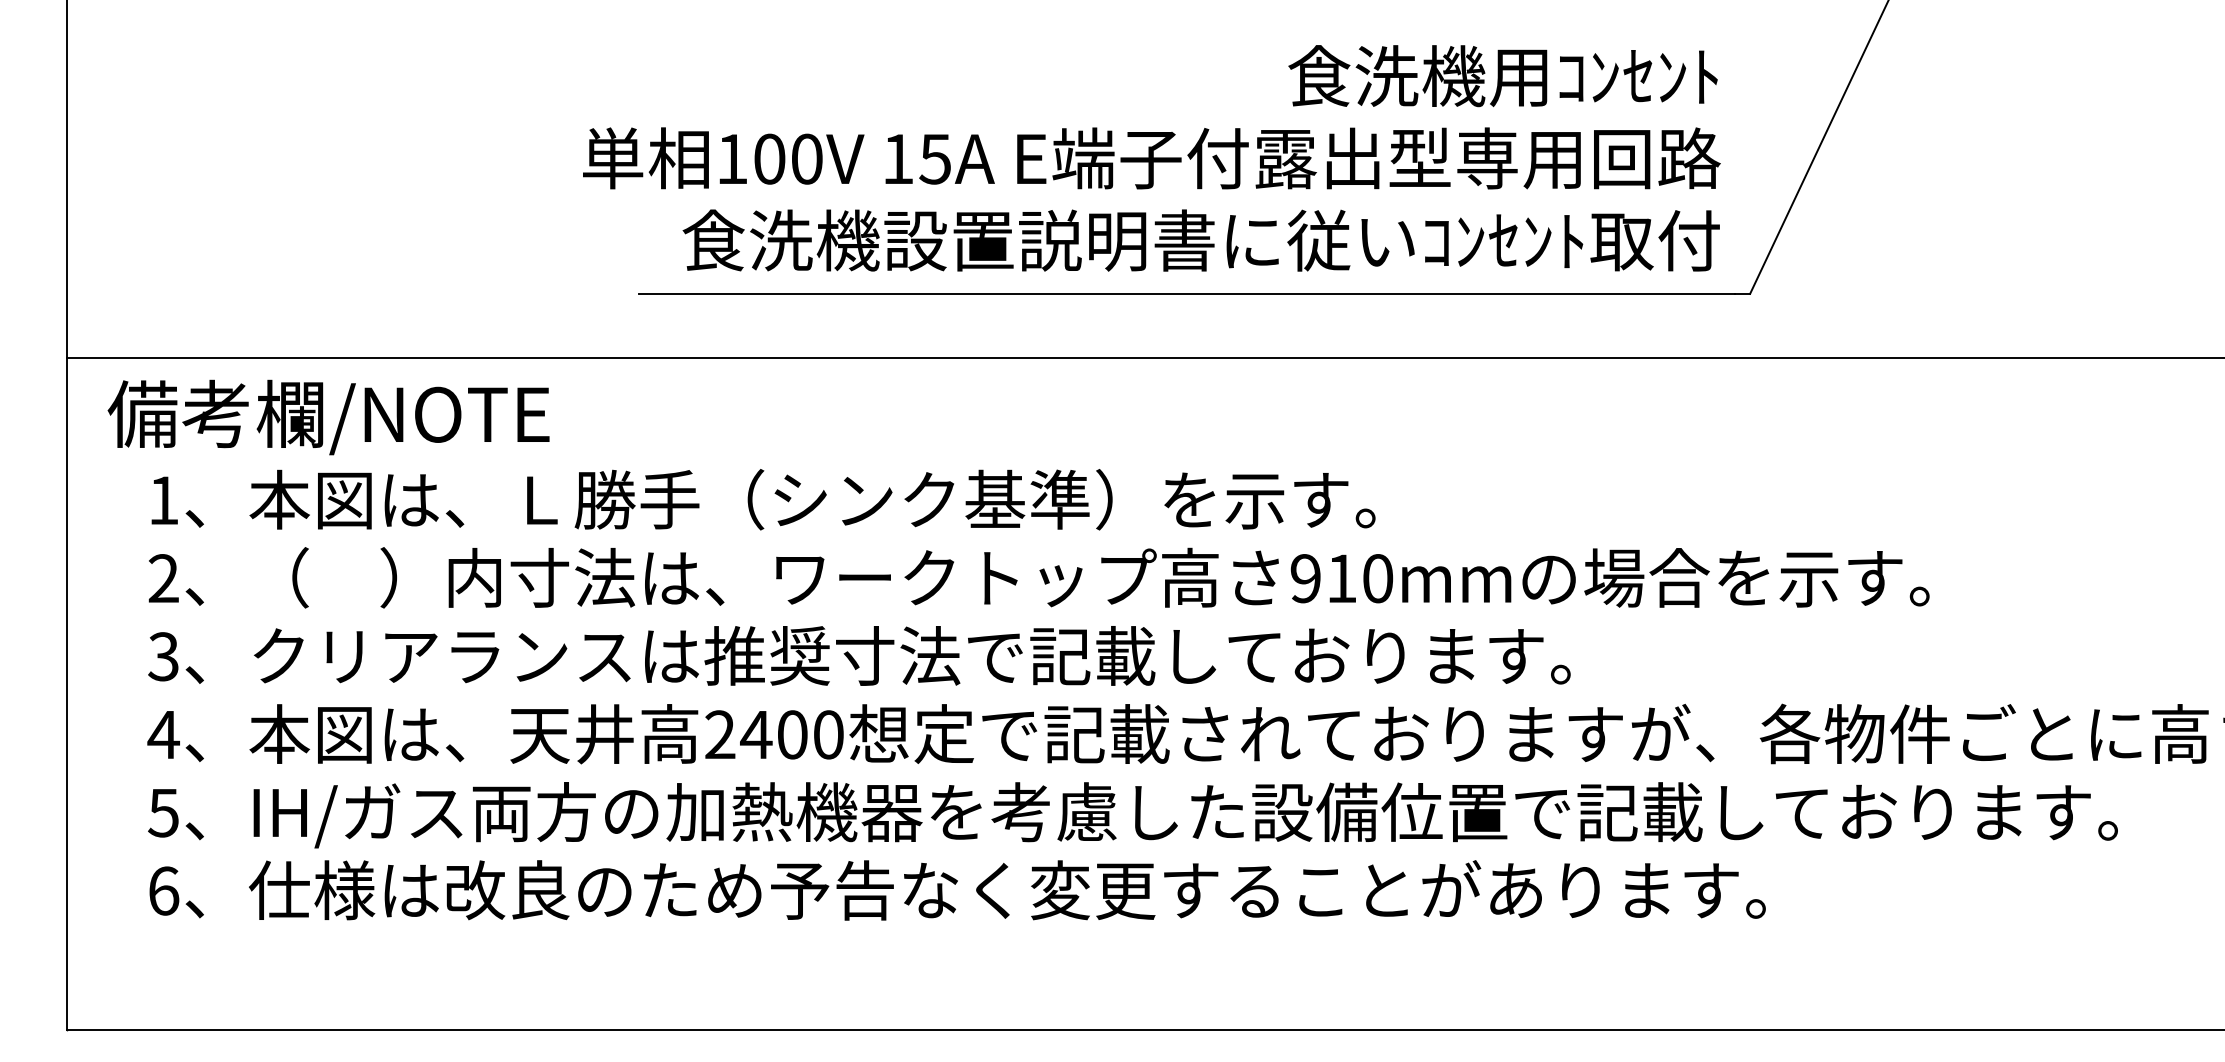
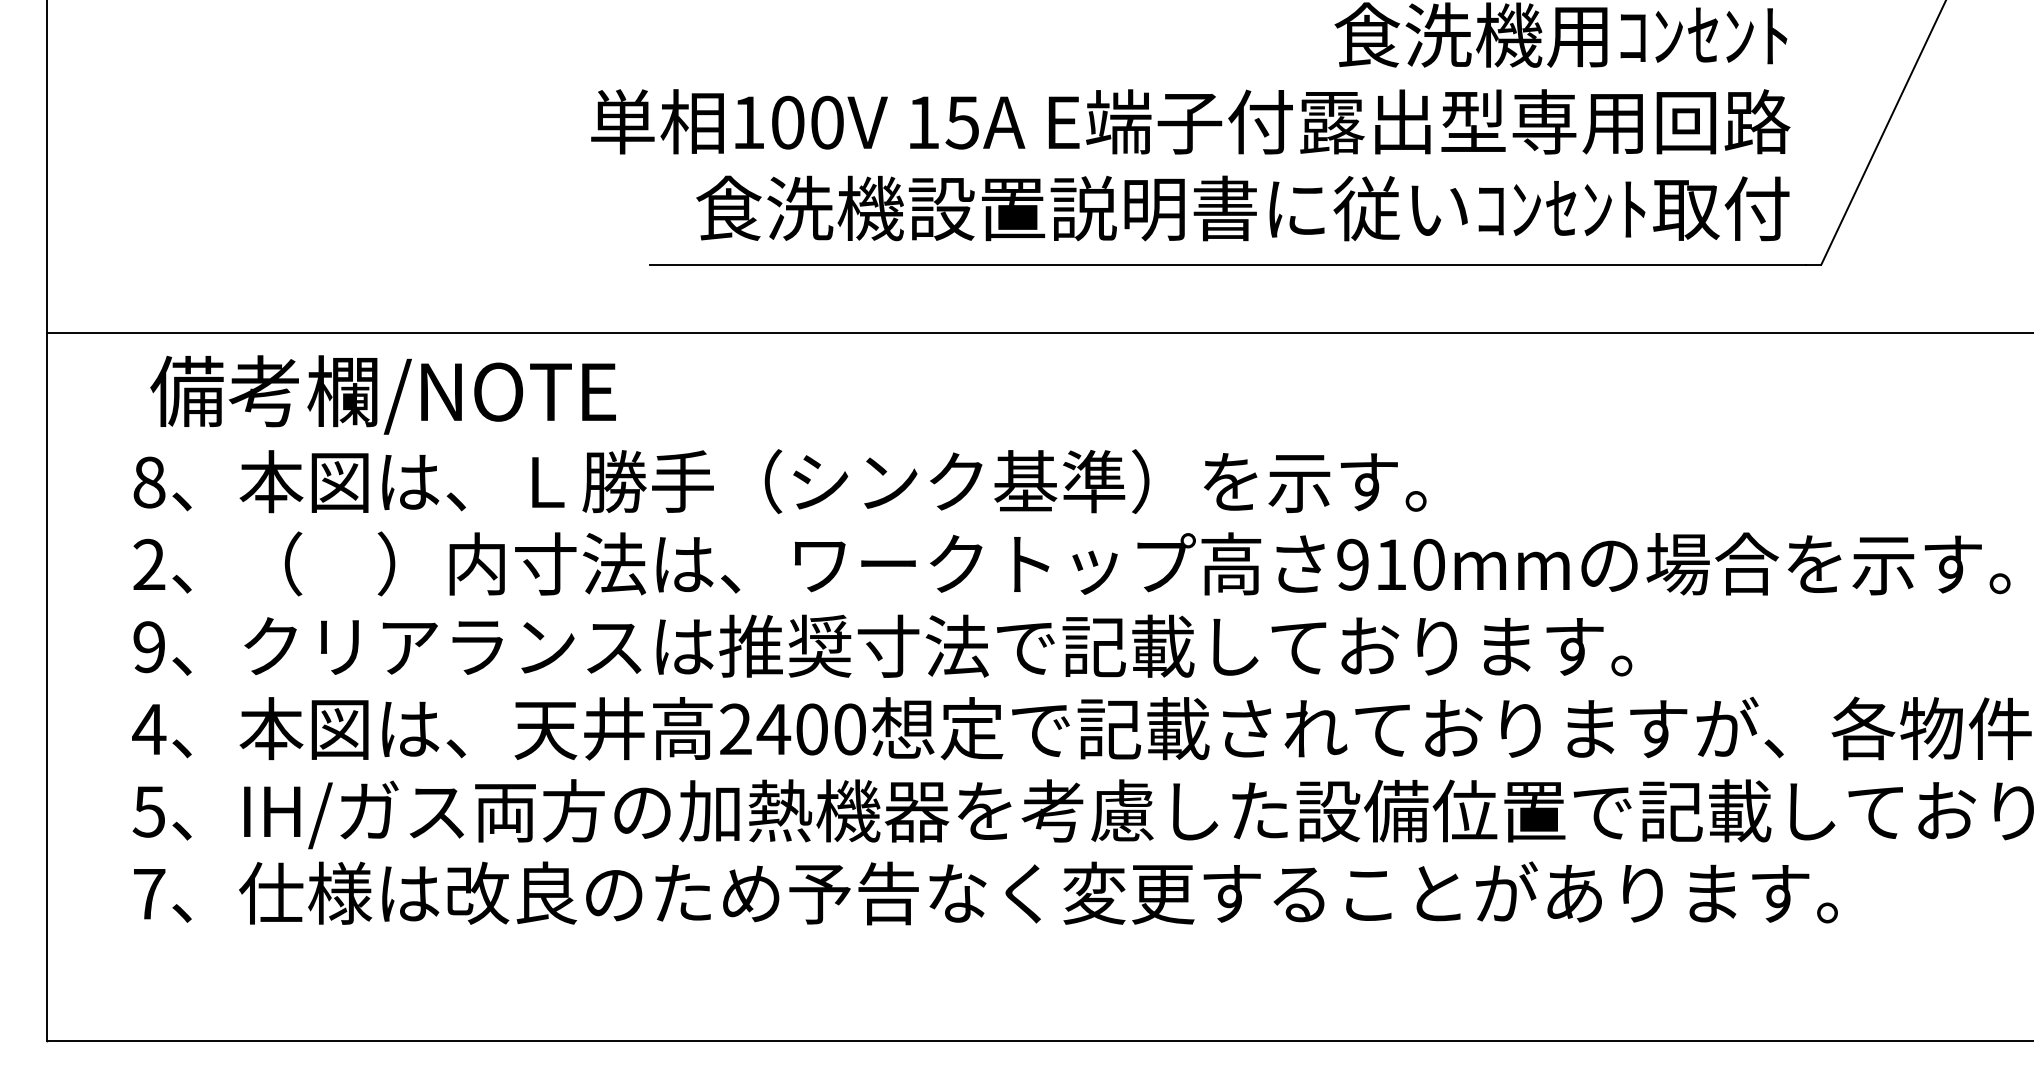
text: (328, 417) -> (383, 394), moved
text: (163, 500) -> (149, 482), 1 -> 8
text: (163, 656) -> (149, 646), 3 -> 9
text: (164, 890) -> (150, 893), 6 -> 7

